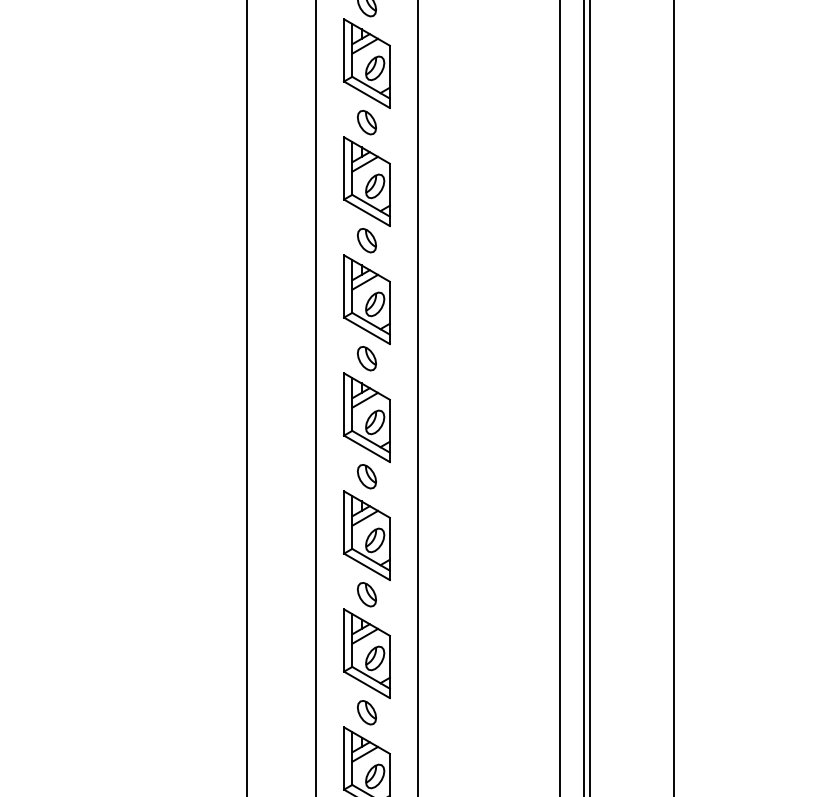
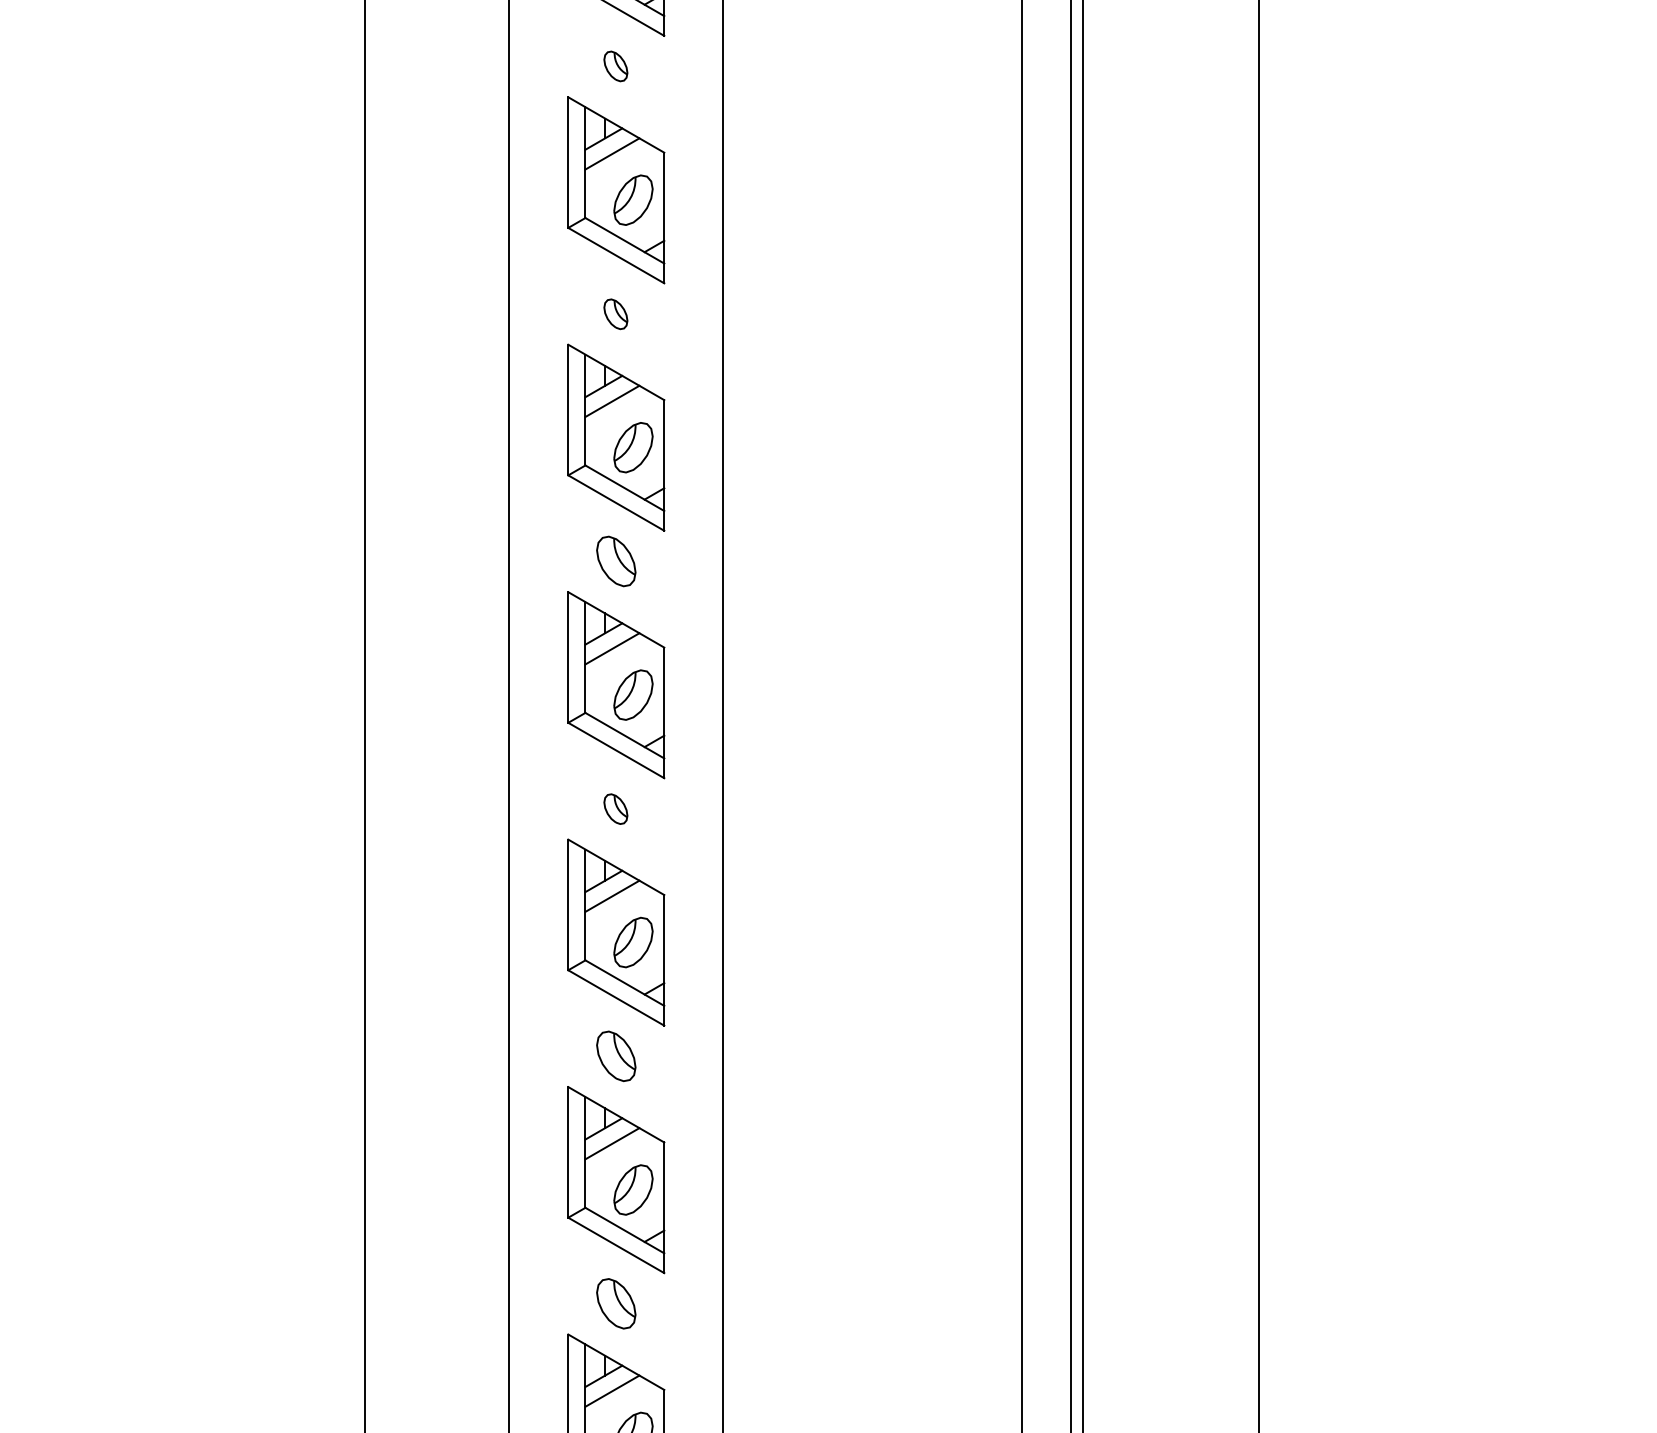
part: (366, 122) -> (615, 66), size x0.6
part: (366, 240) -> (615, 313), size x0.6
part: (366, 476) -> (615, 808), size x0.6

